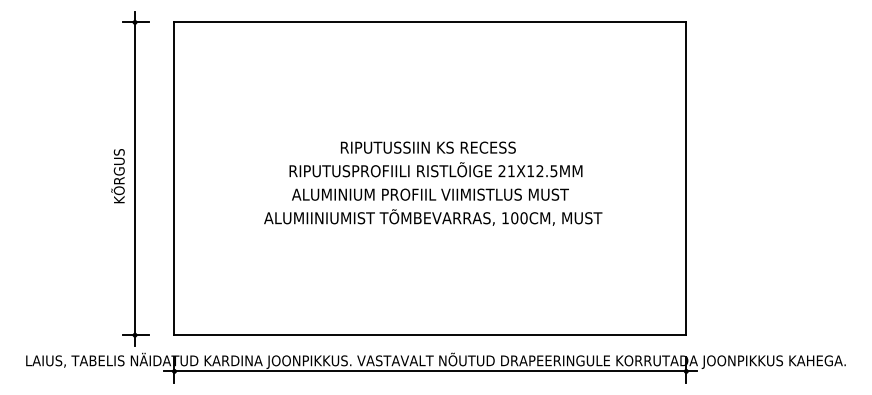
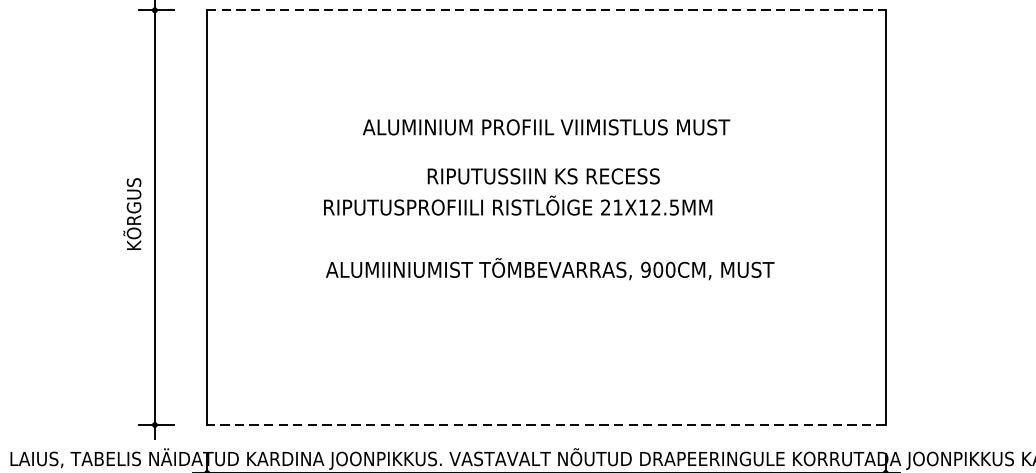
line: (430, 22) -> (546, 10), solid -> dashed
text: (435, 169) -> (517, 205), moved
text: (430, 194) -> (546, 127), moved
text: (505, 218) -> (646, 270), 100CM, -> 900CM,
line: (430, 335) -> (546, 425), solid -> dashed

